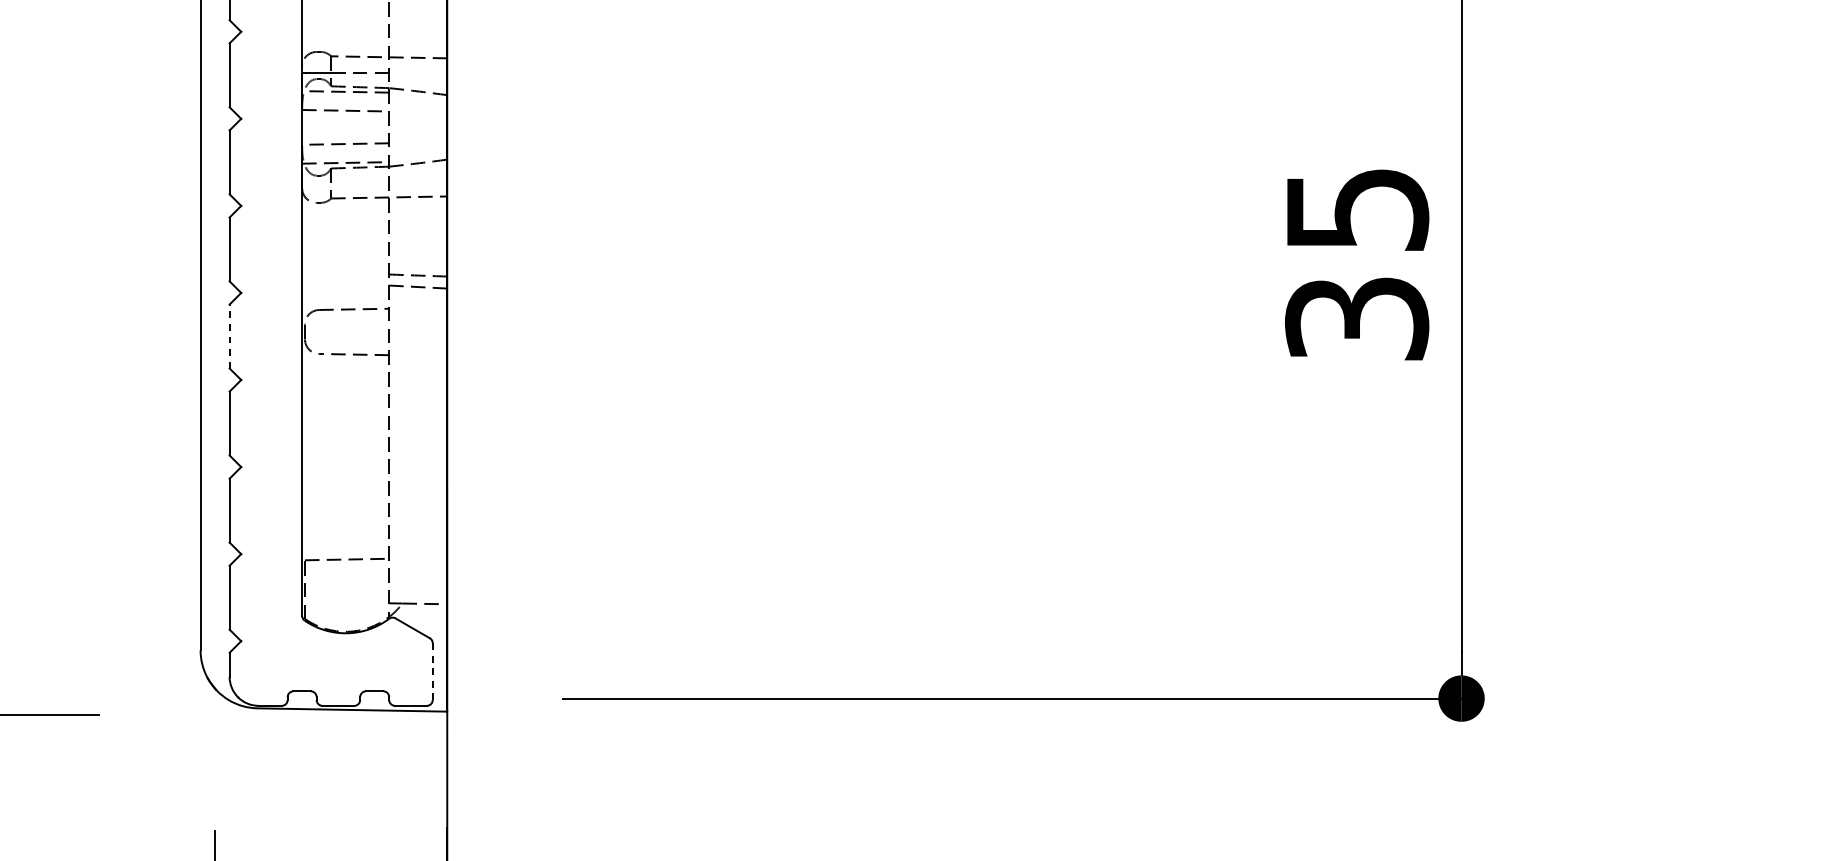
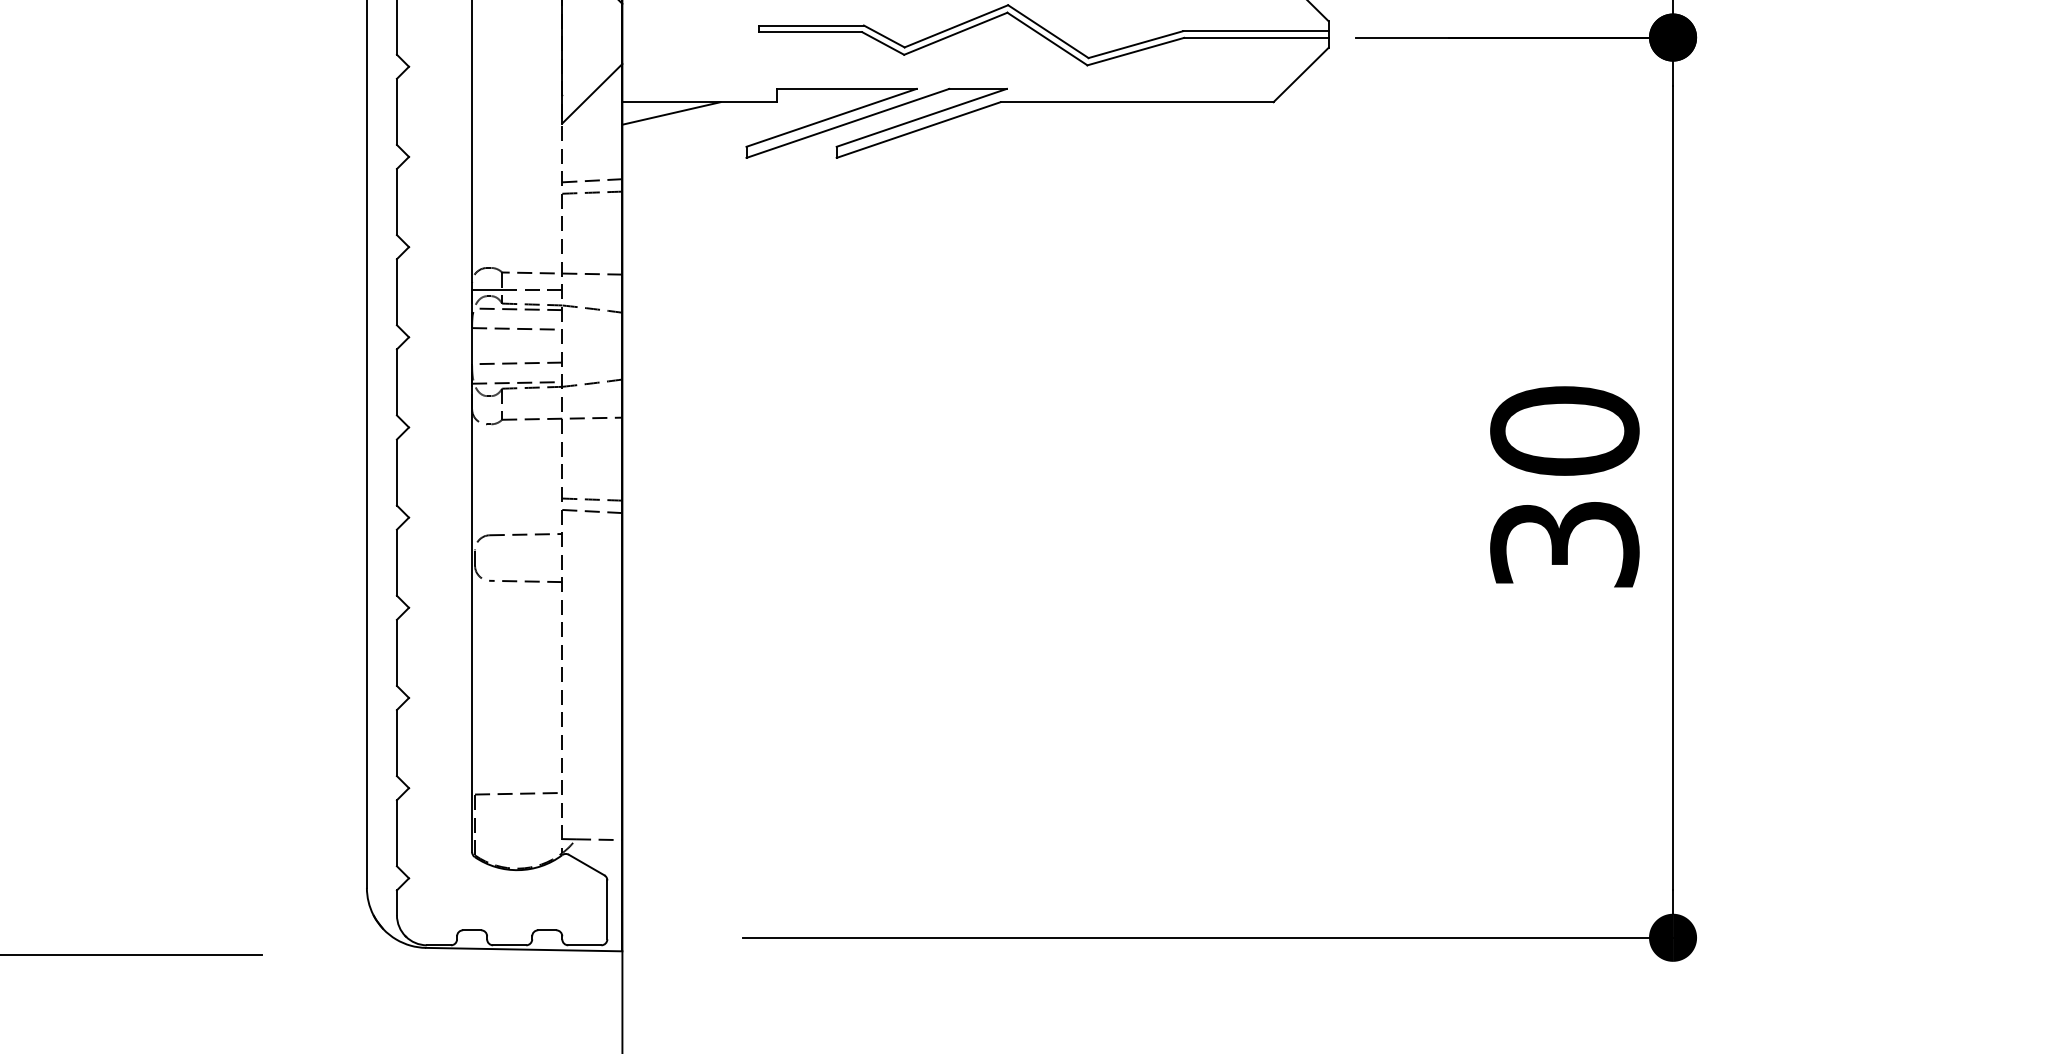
text: (1356, 208) -> (1564, 430), 35 -> 30
line: (229, 336) -> (396, 562), dashed -> solid
line: (432, 672) -> (607, 910), dashed -> solid

